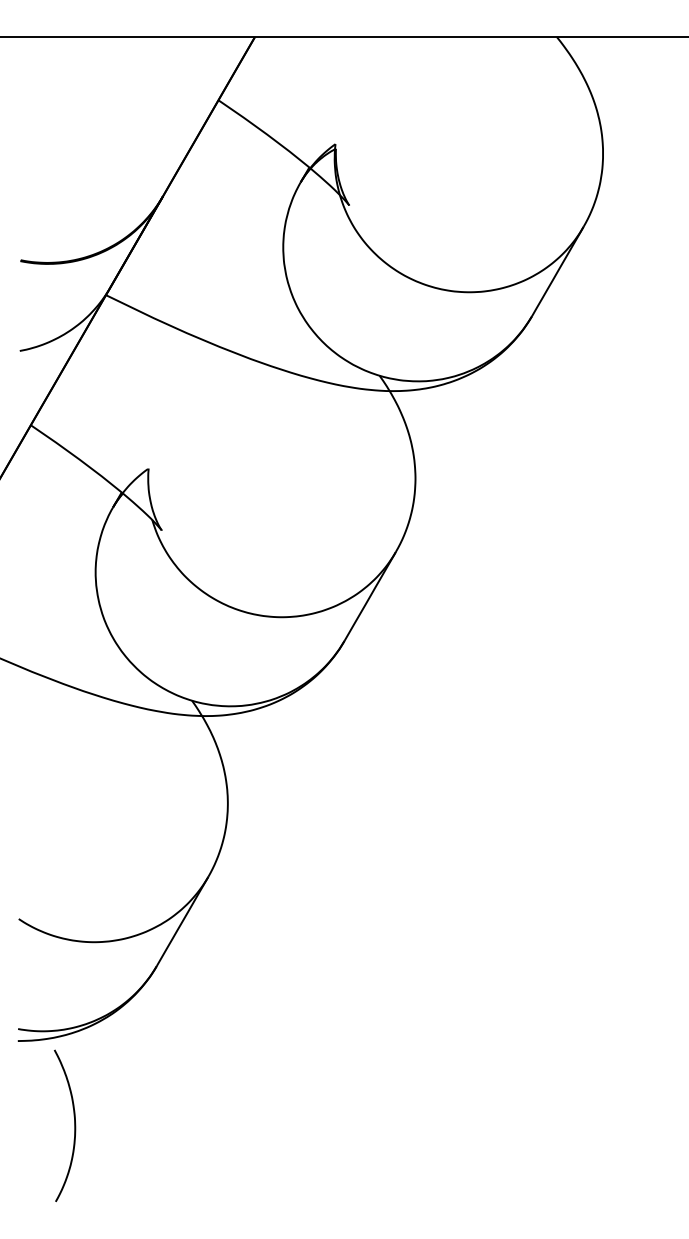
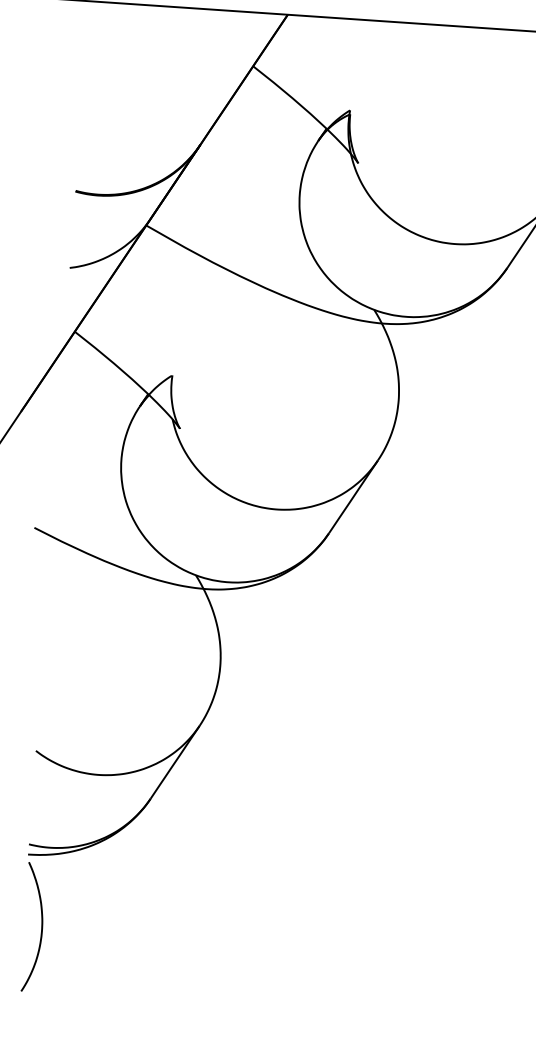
curve: (74, 1125) -> (41, 927), moved

